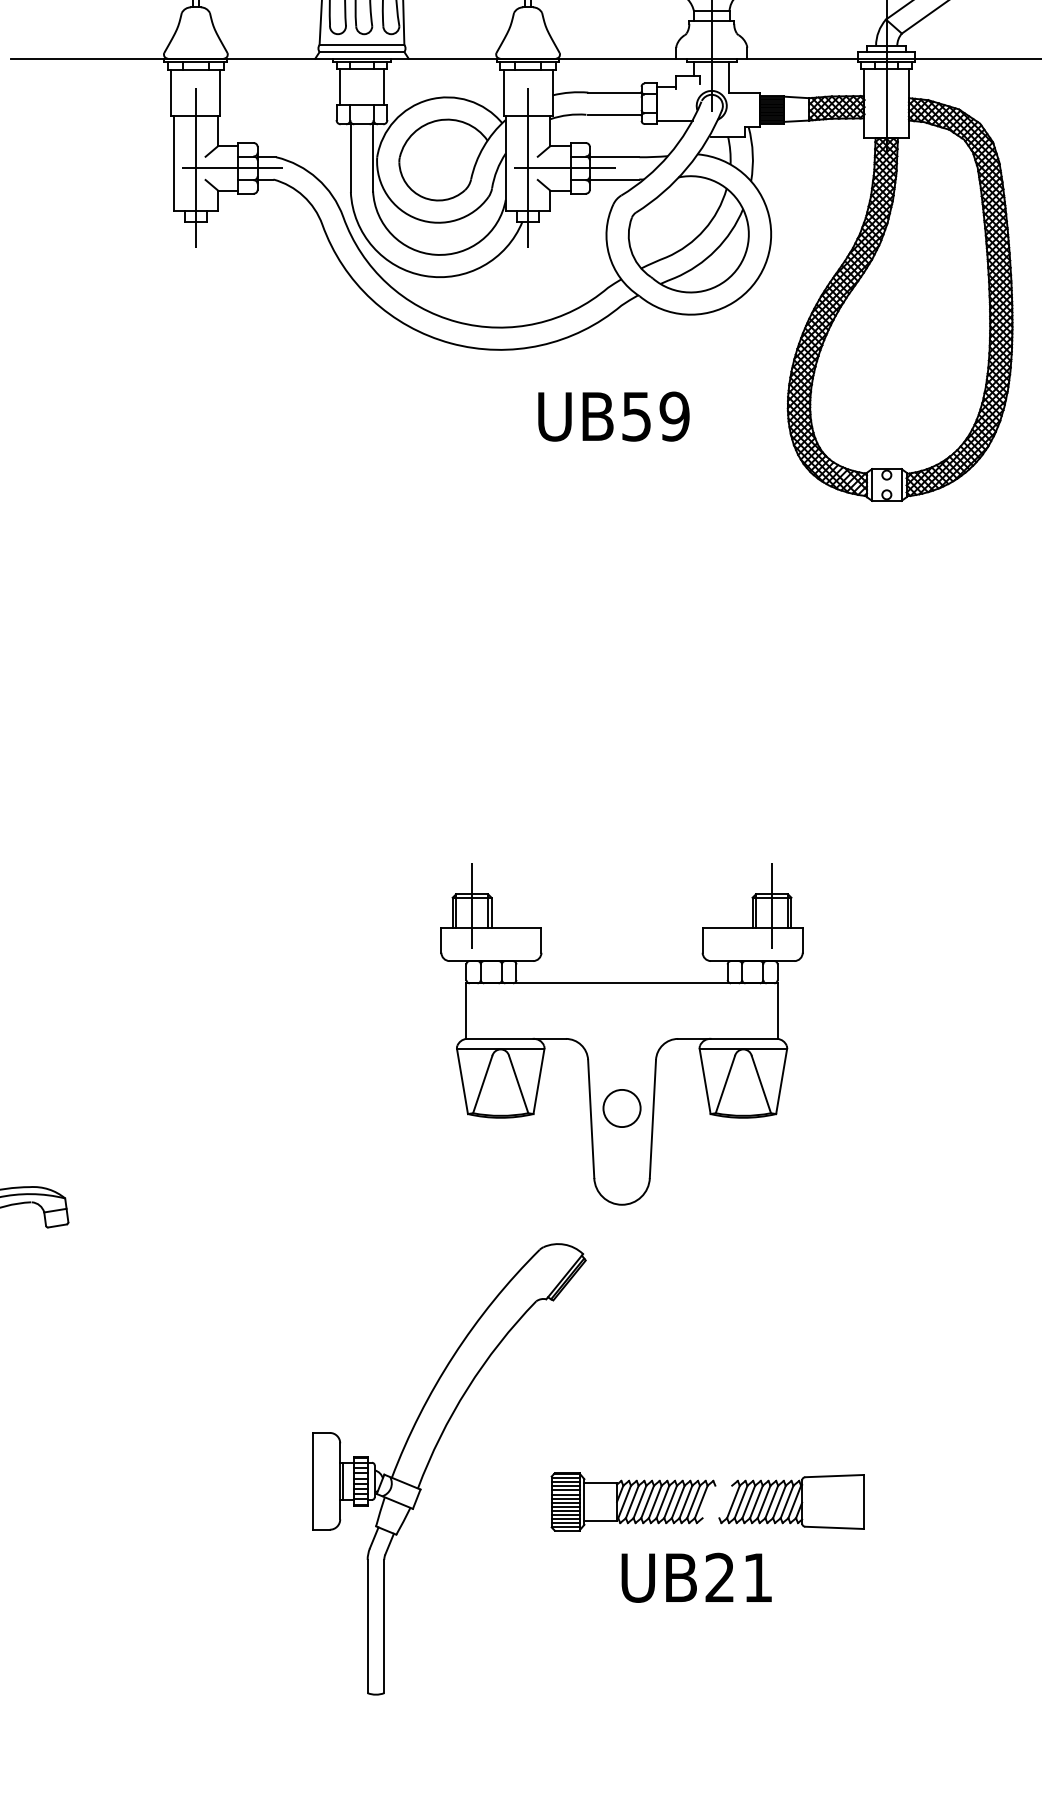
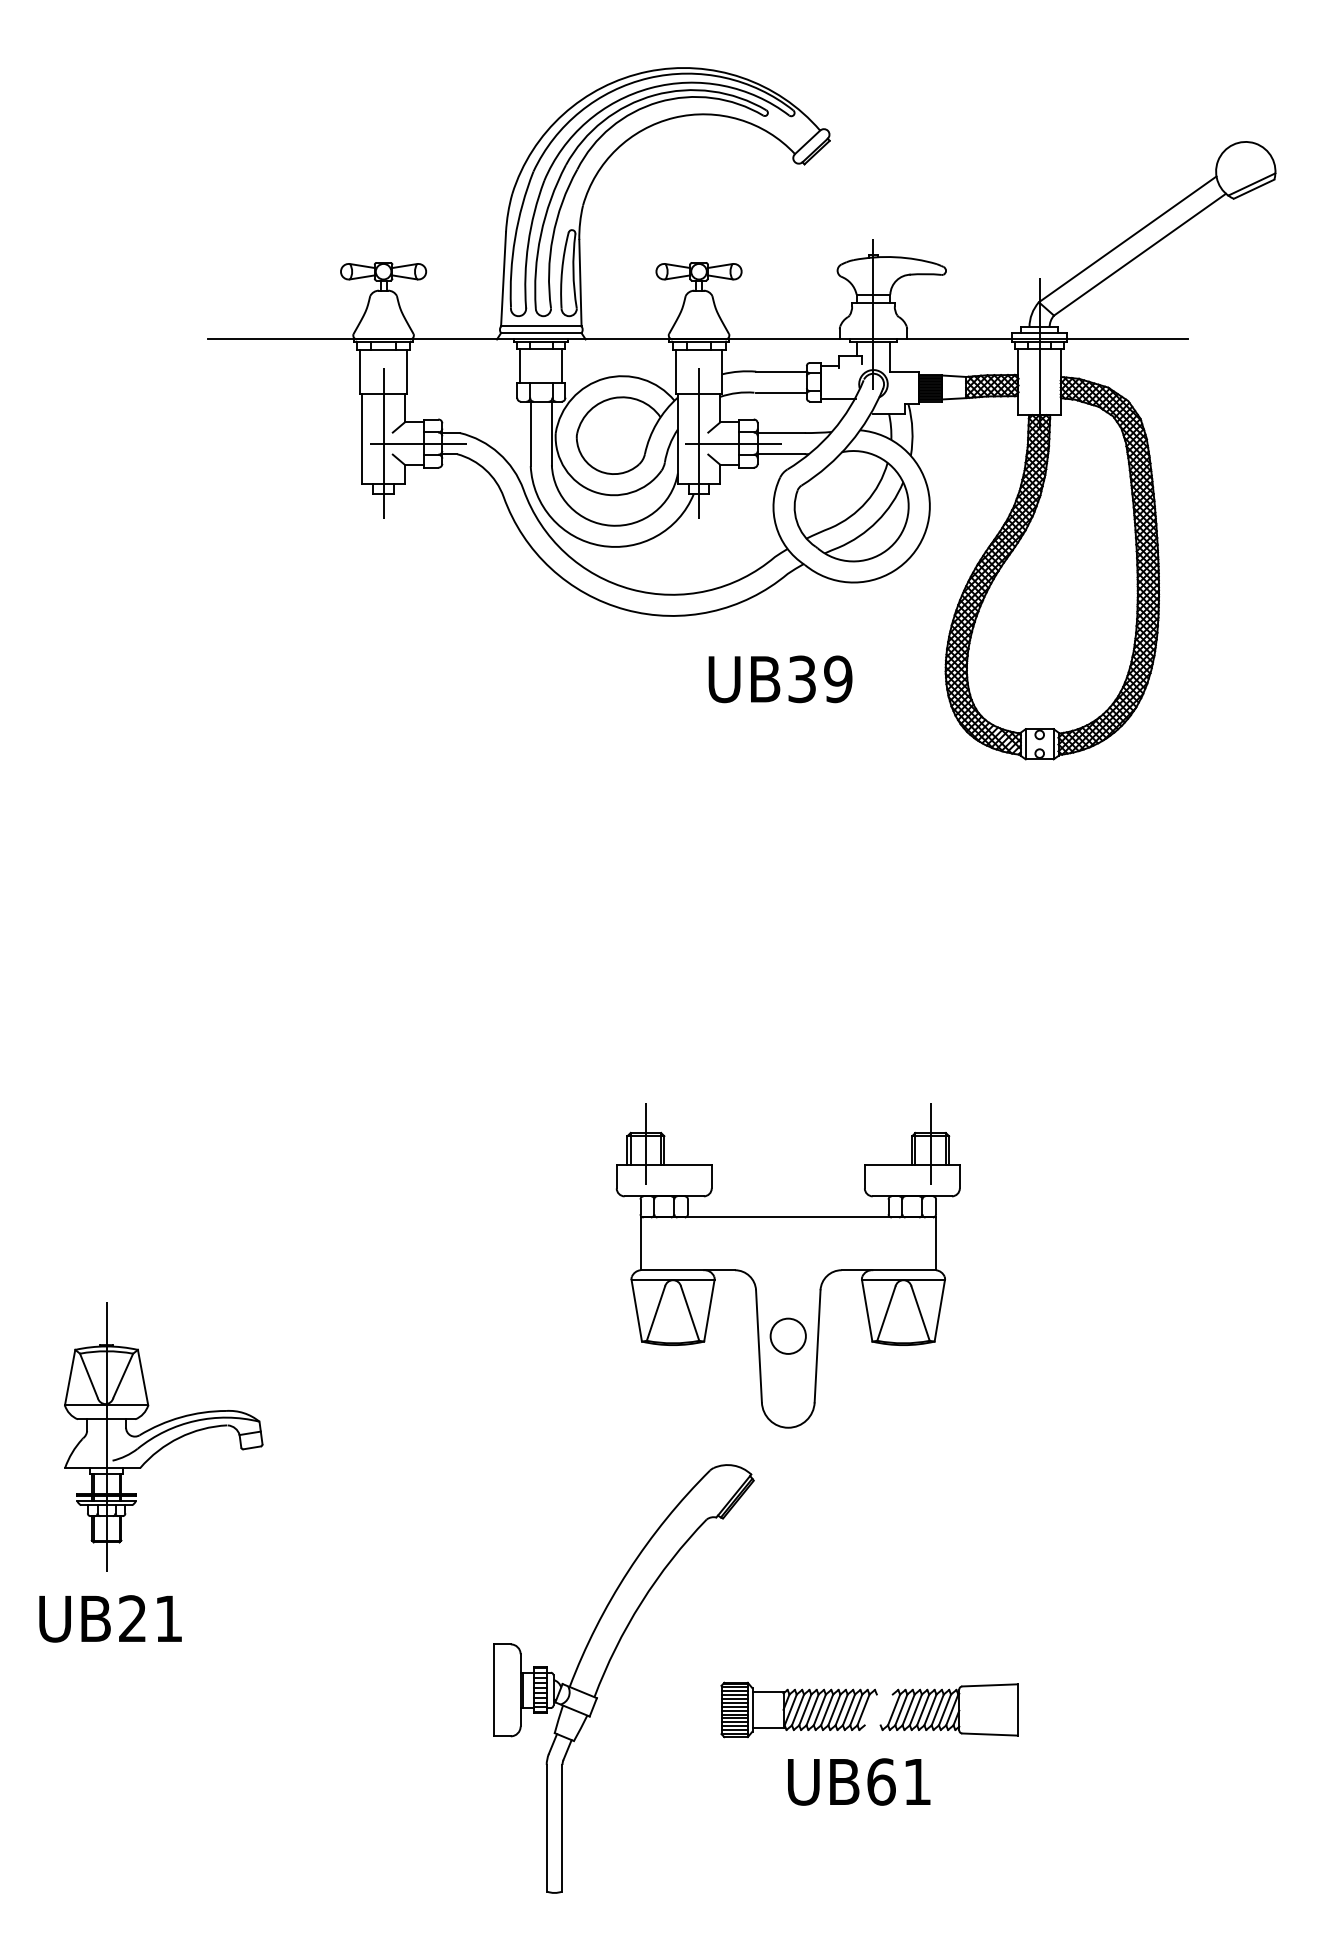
text: (637, 415) -> (802, 678), UB59 -> UB39
text: (720, 1577) -> (881, 1781), UB21 -> UB61

